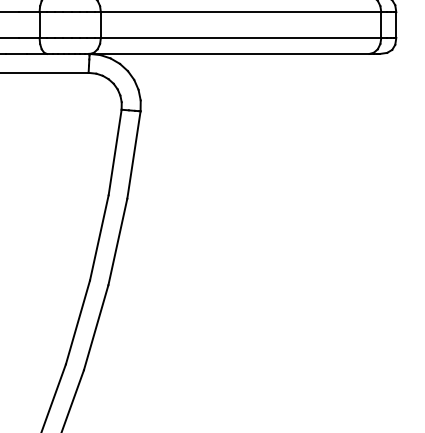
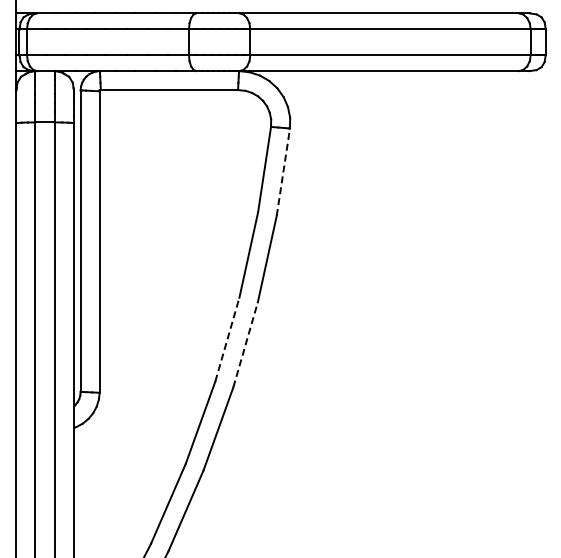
line: (134, 154) -> (283, 171), solid -> dashed
line: (78, 322) -> (227, 339), solid -> dashed
line: (96, 327) -> (245, 344), solid -> dashed

